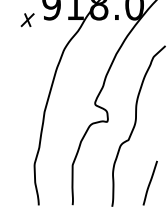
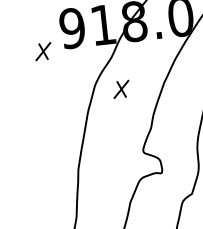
part: (83, 55) -> (121, 89), added

